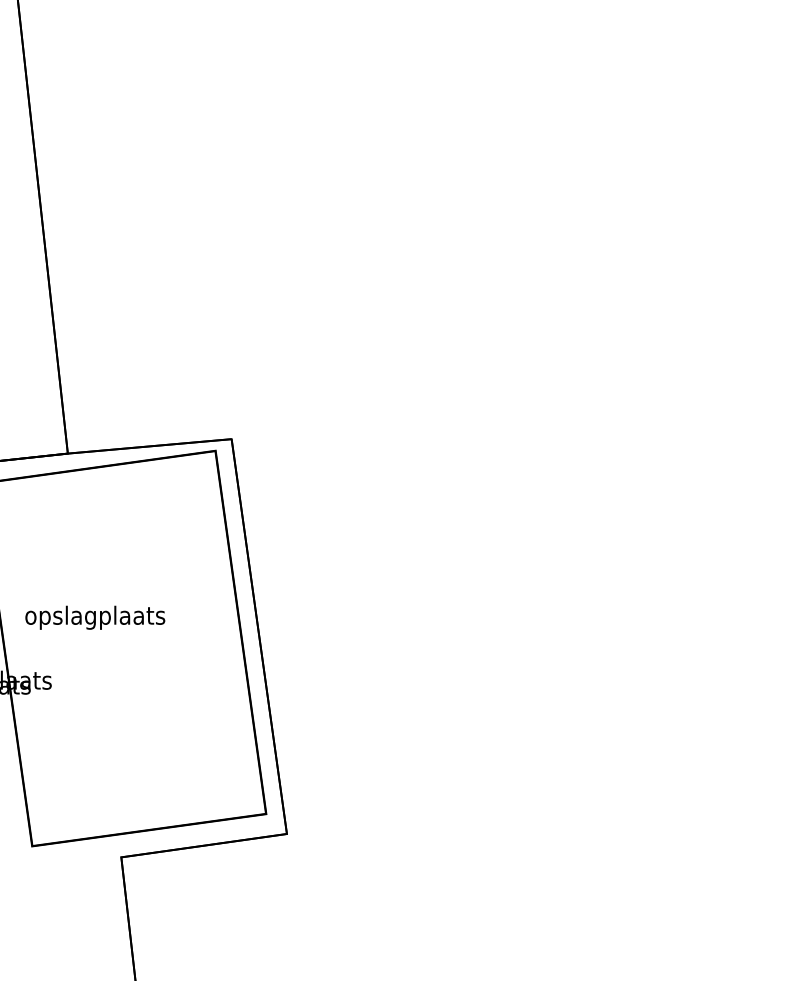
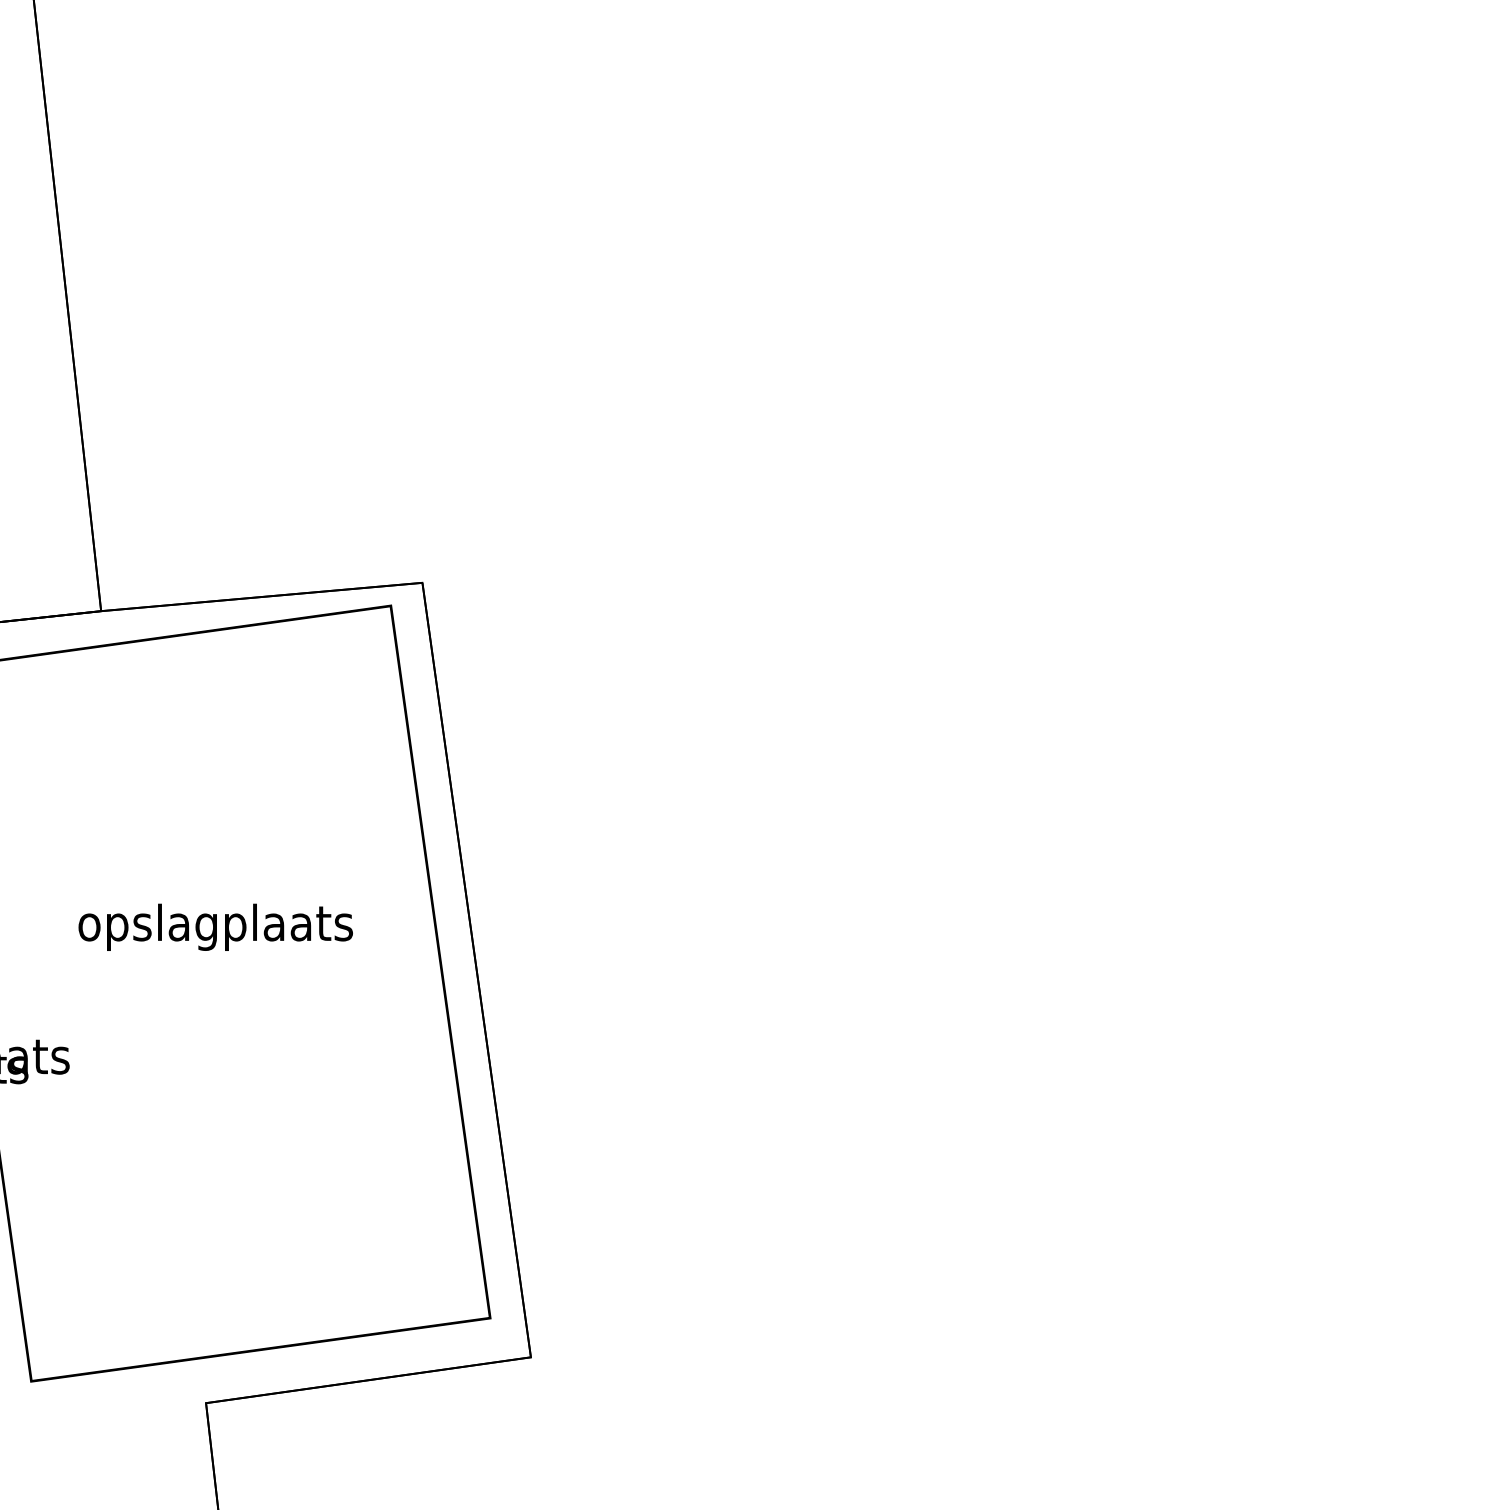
text: (95, 617) -> (216, 926), moved

